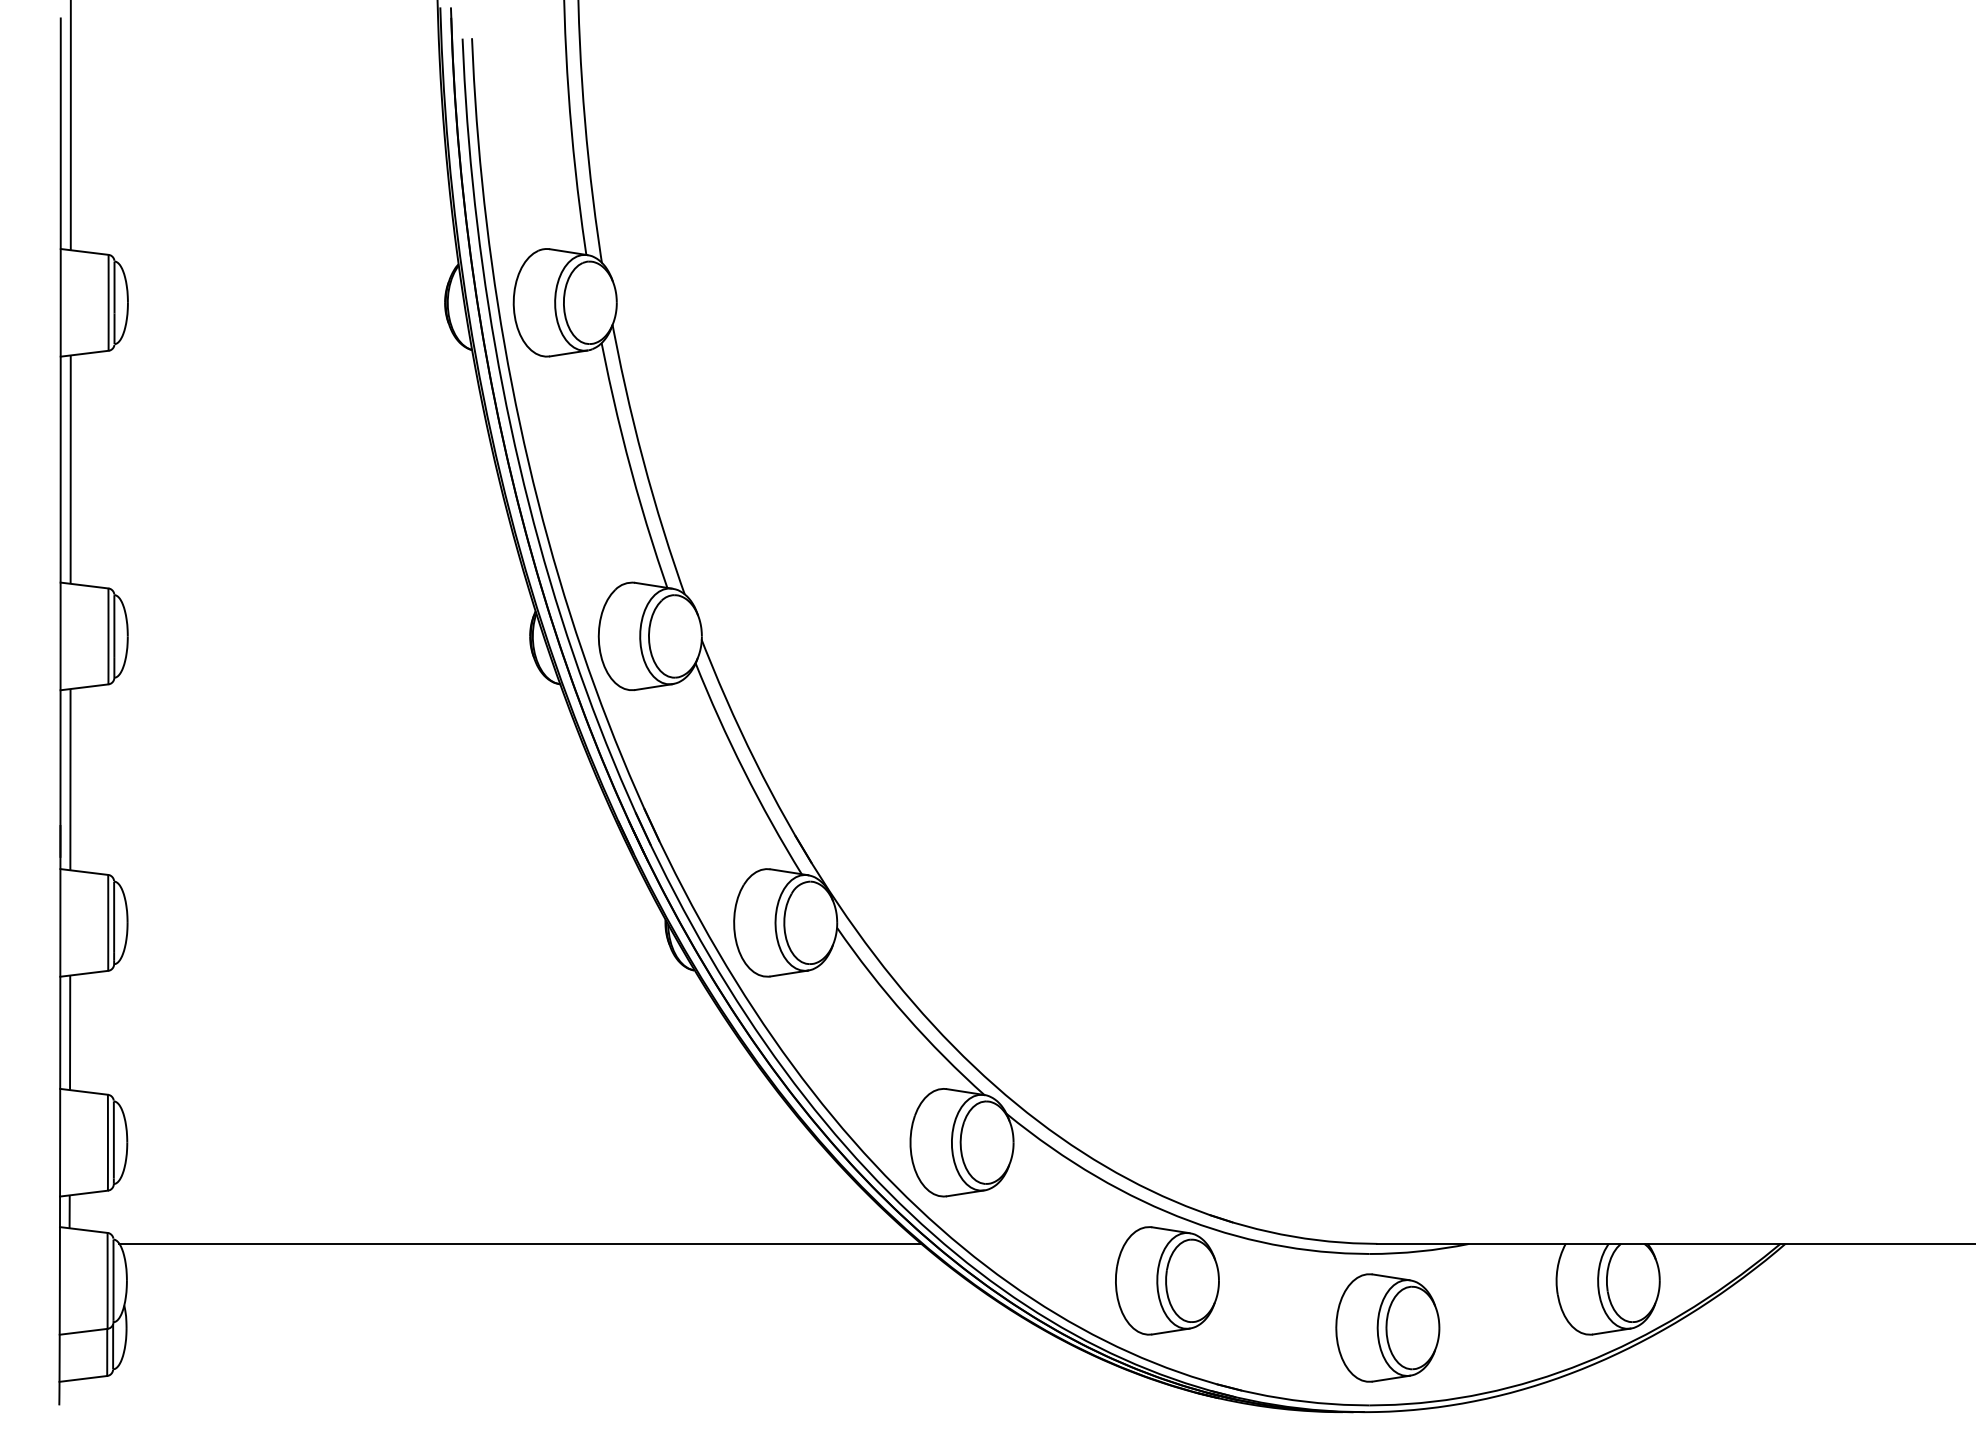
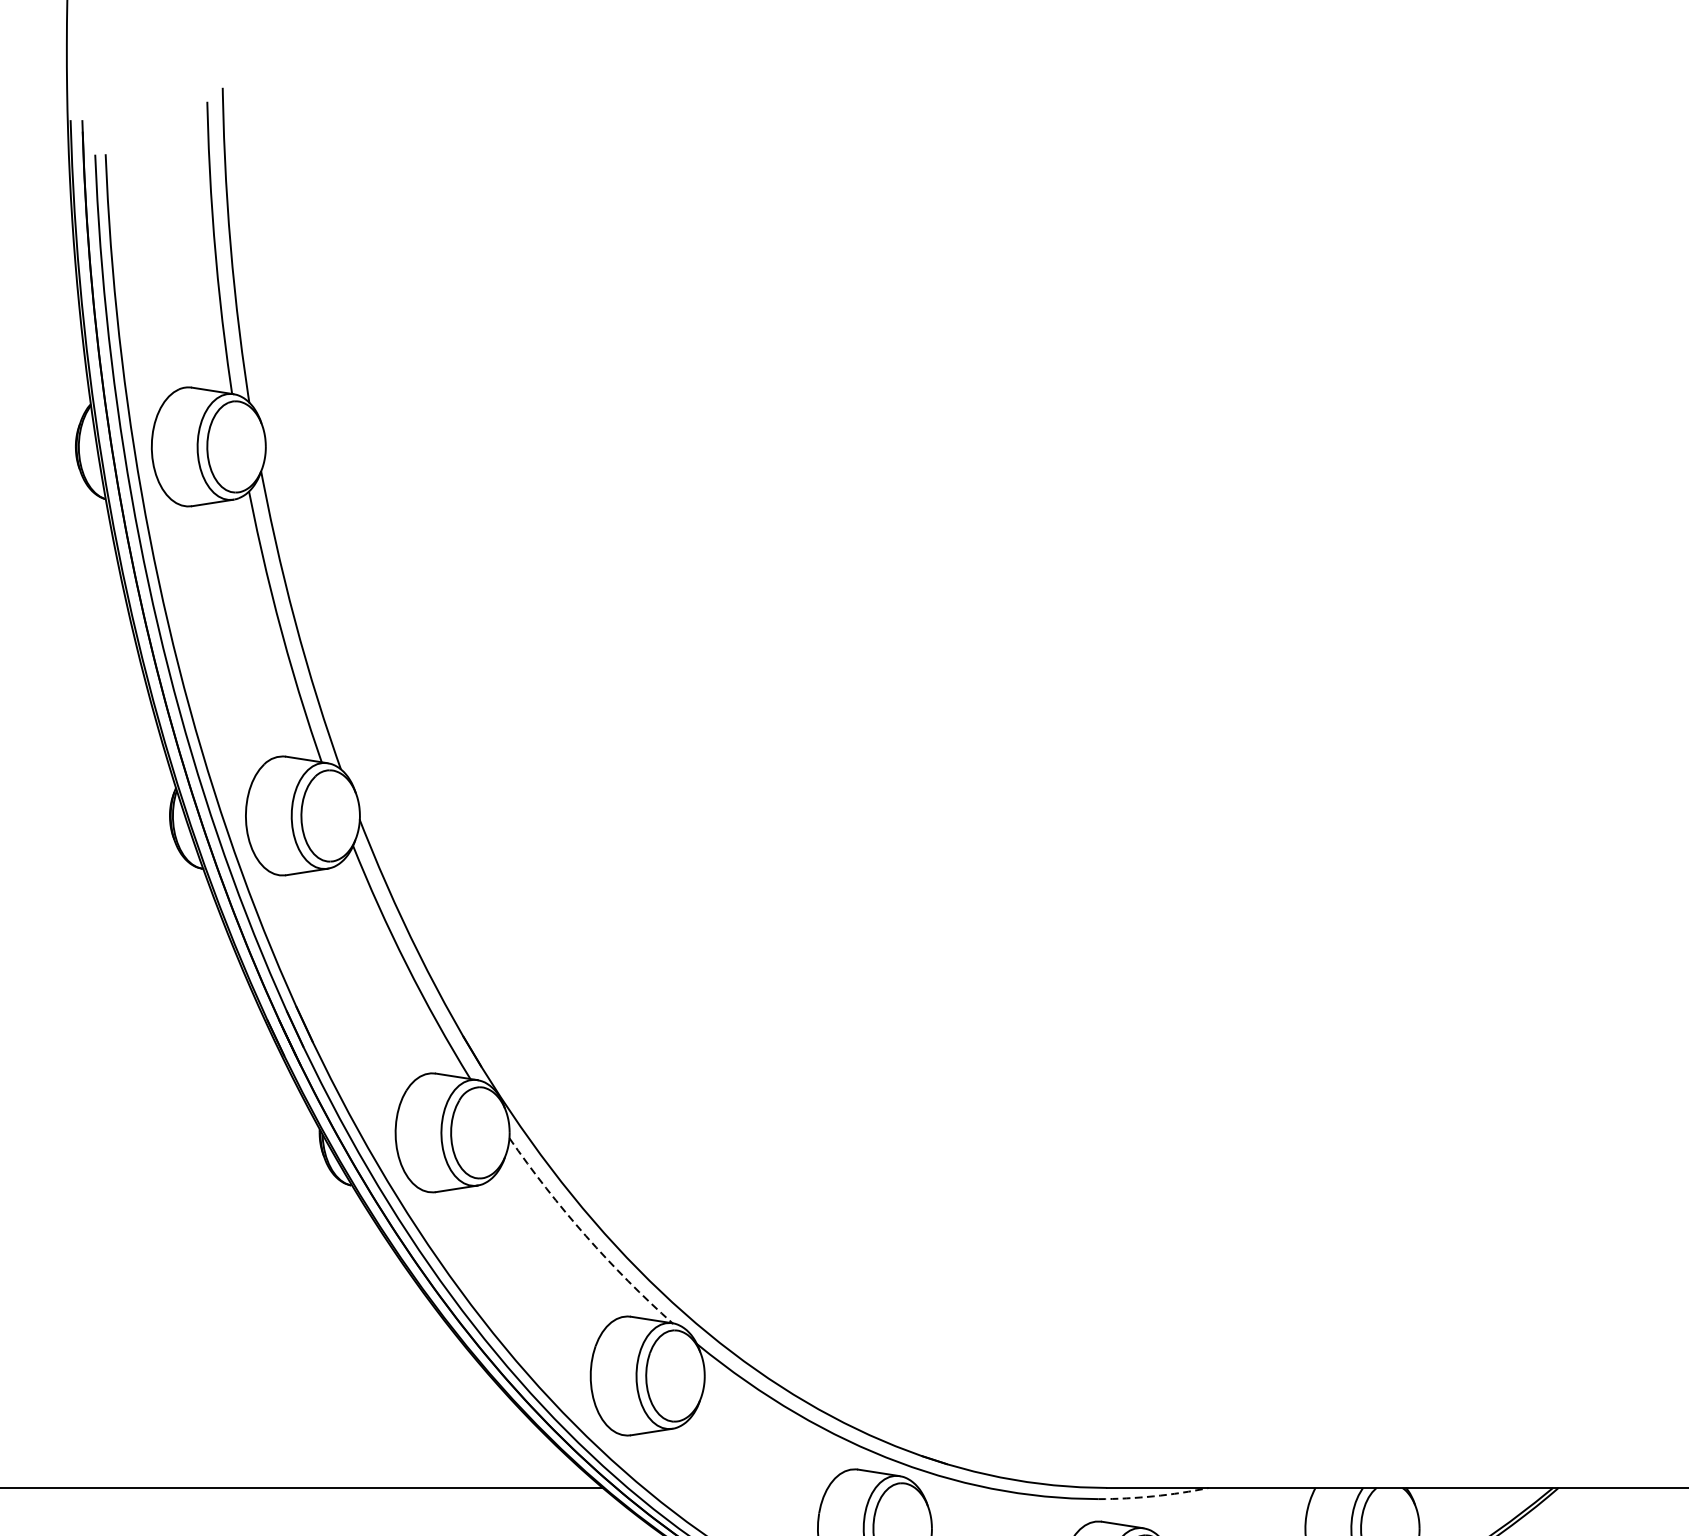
arc: (906, 1016) -> (586, 1236), solid -> dashed
arc: (1419, 1251) -> (1153, 1496), solid -> dashed

